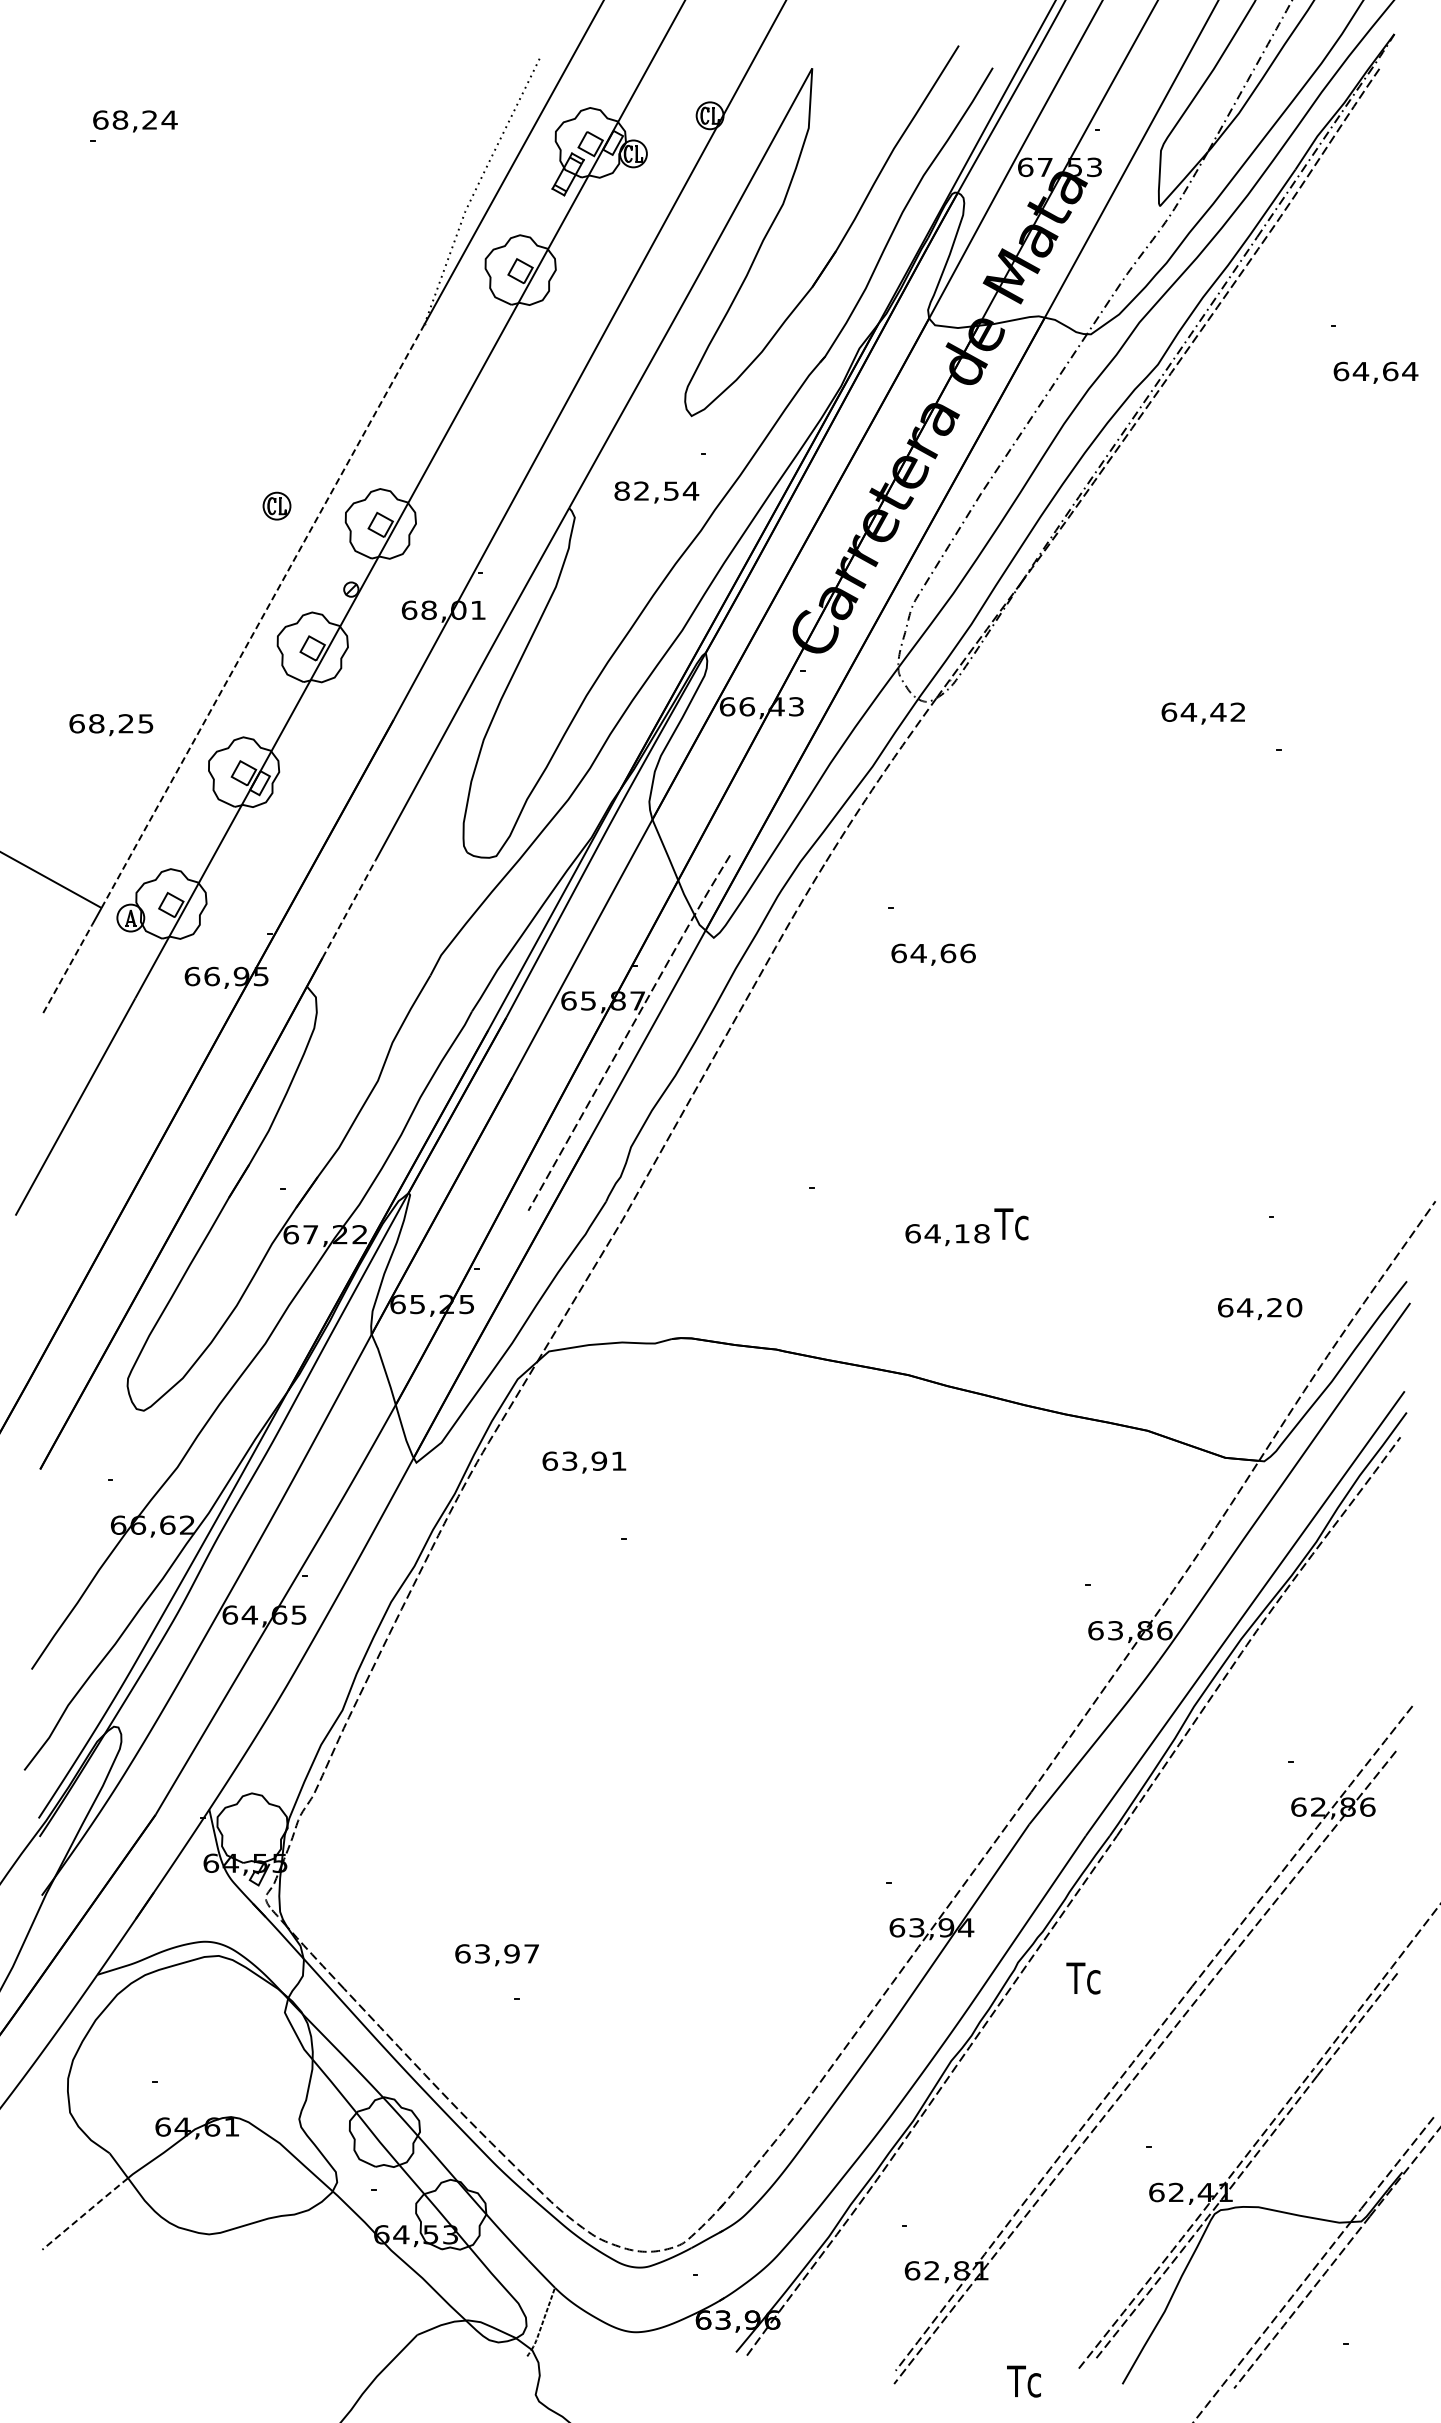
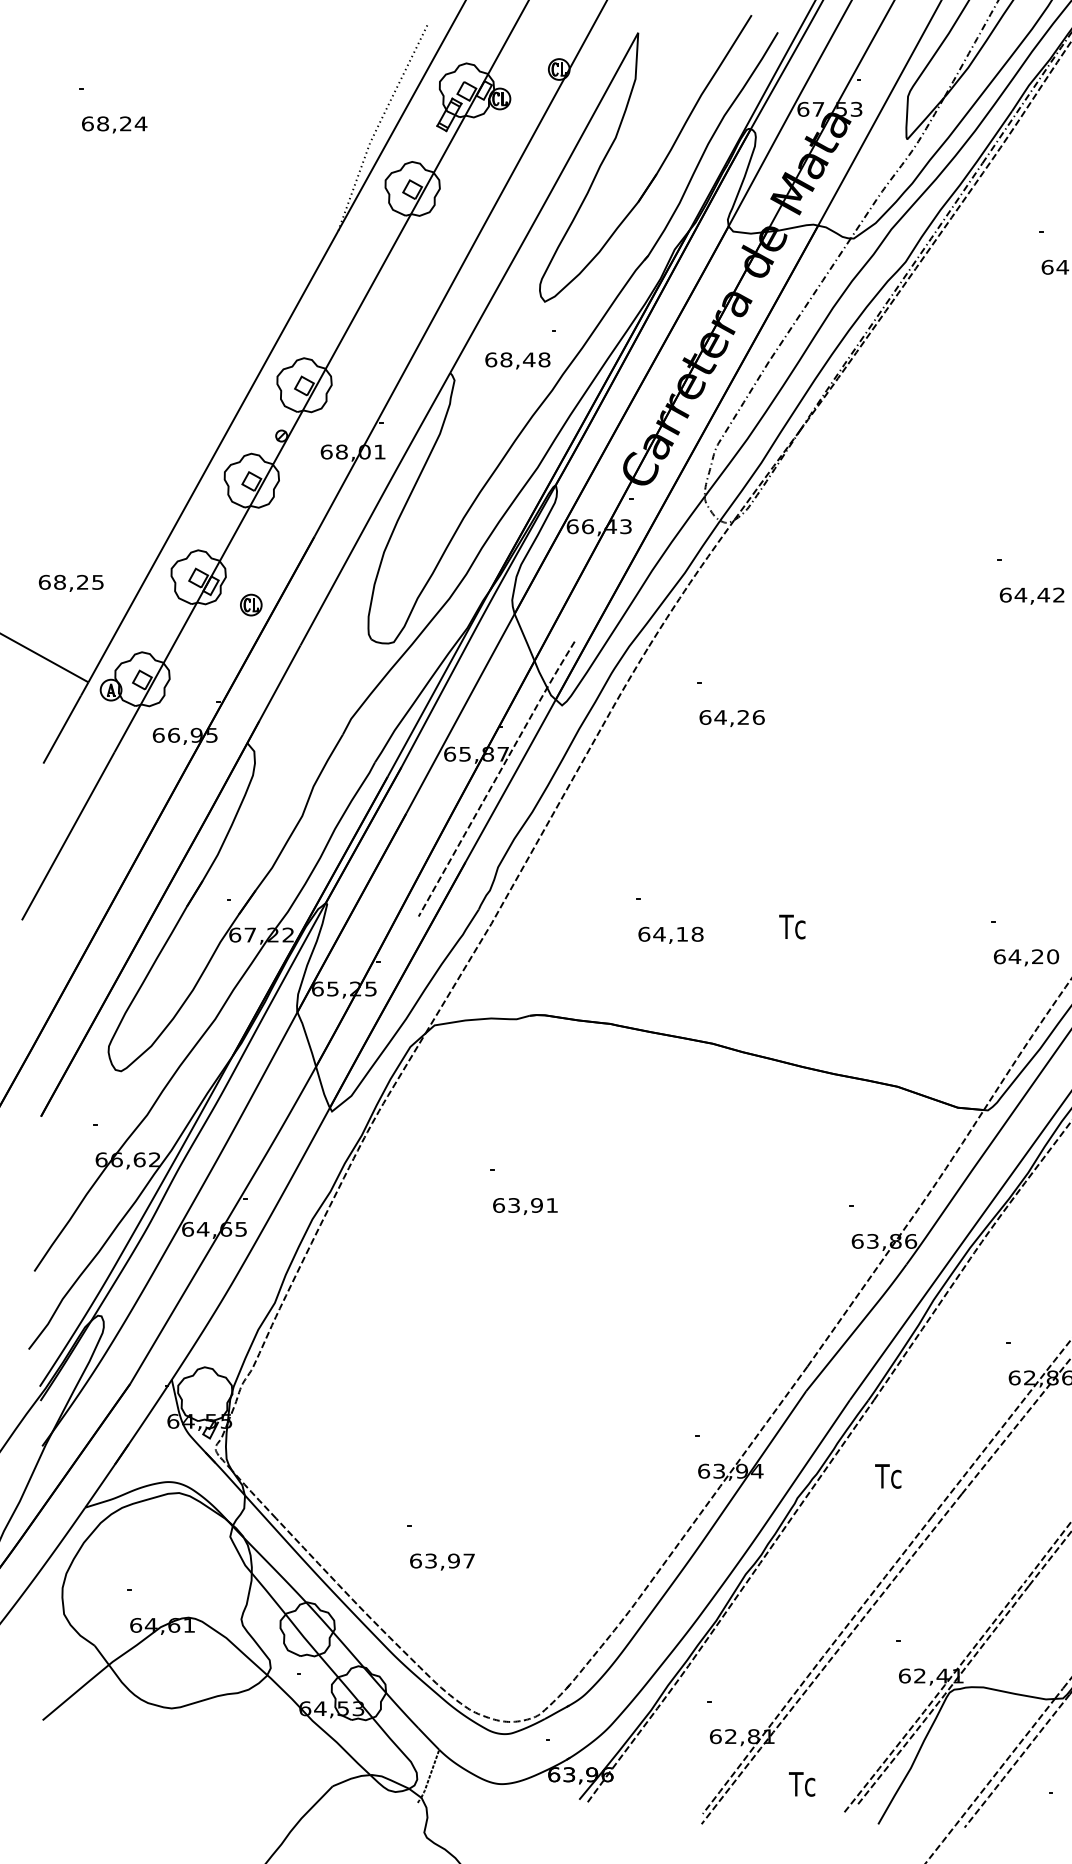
text: (135, 121) -> (114, 124), moved
text: (656, 490) -> (517, 359), 82,54 -> 68,48
part: (276, 505) -> (250, 604), moved
line: (262, 616) -> (212, 456), dashed -> solid
text: (1202, 713) -> (1031, 596), moved
text: (111, 725) -> (71, 583), moved
line: (349, 909) -> (280, 683), dashed -> solid
text: (948, 953) -> (743, 717), 64,66 -> 64,26
line: (67, 968) -> (62, 729), dashed -> solid
text: (947, 1235) -> (670, 935), moved
text: (1260, 1309) -> (1026, 958), moved
text: (584, 1462) -> (525, 1206), moved
text: (496, 1955) -> (441, 1562), moved
text: (1083, 1978) -> (888, 1476), moved
line: (85, 2213) -> (76, 1692), dashed -> solid
text: (1023, 2381) -> (801, 1784), moved

